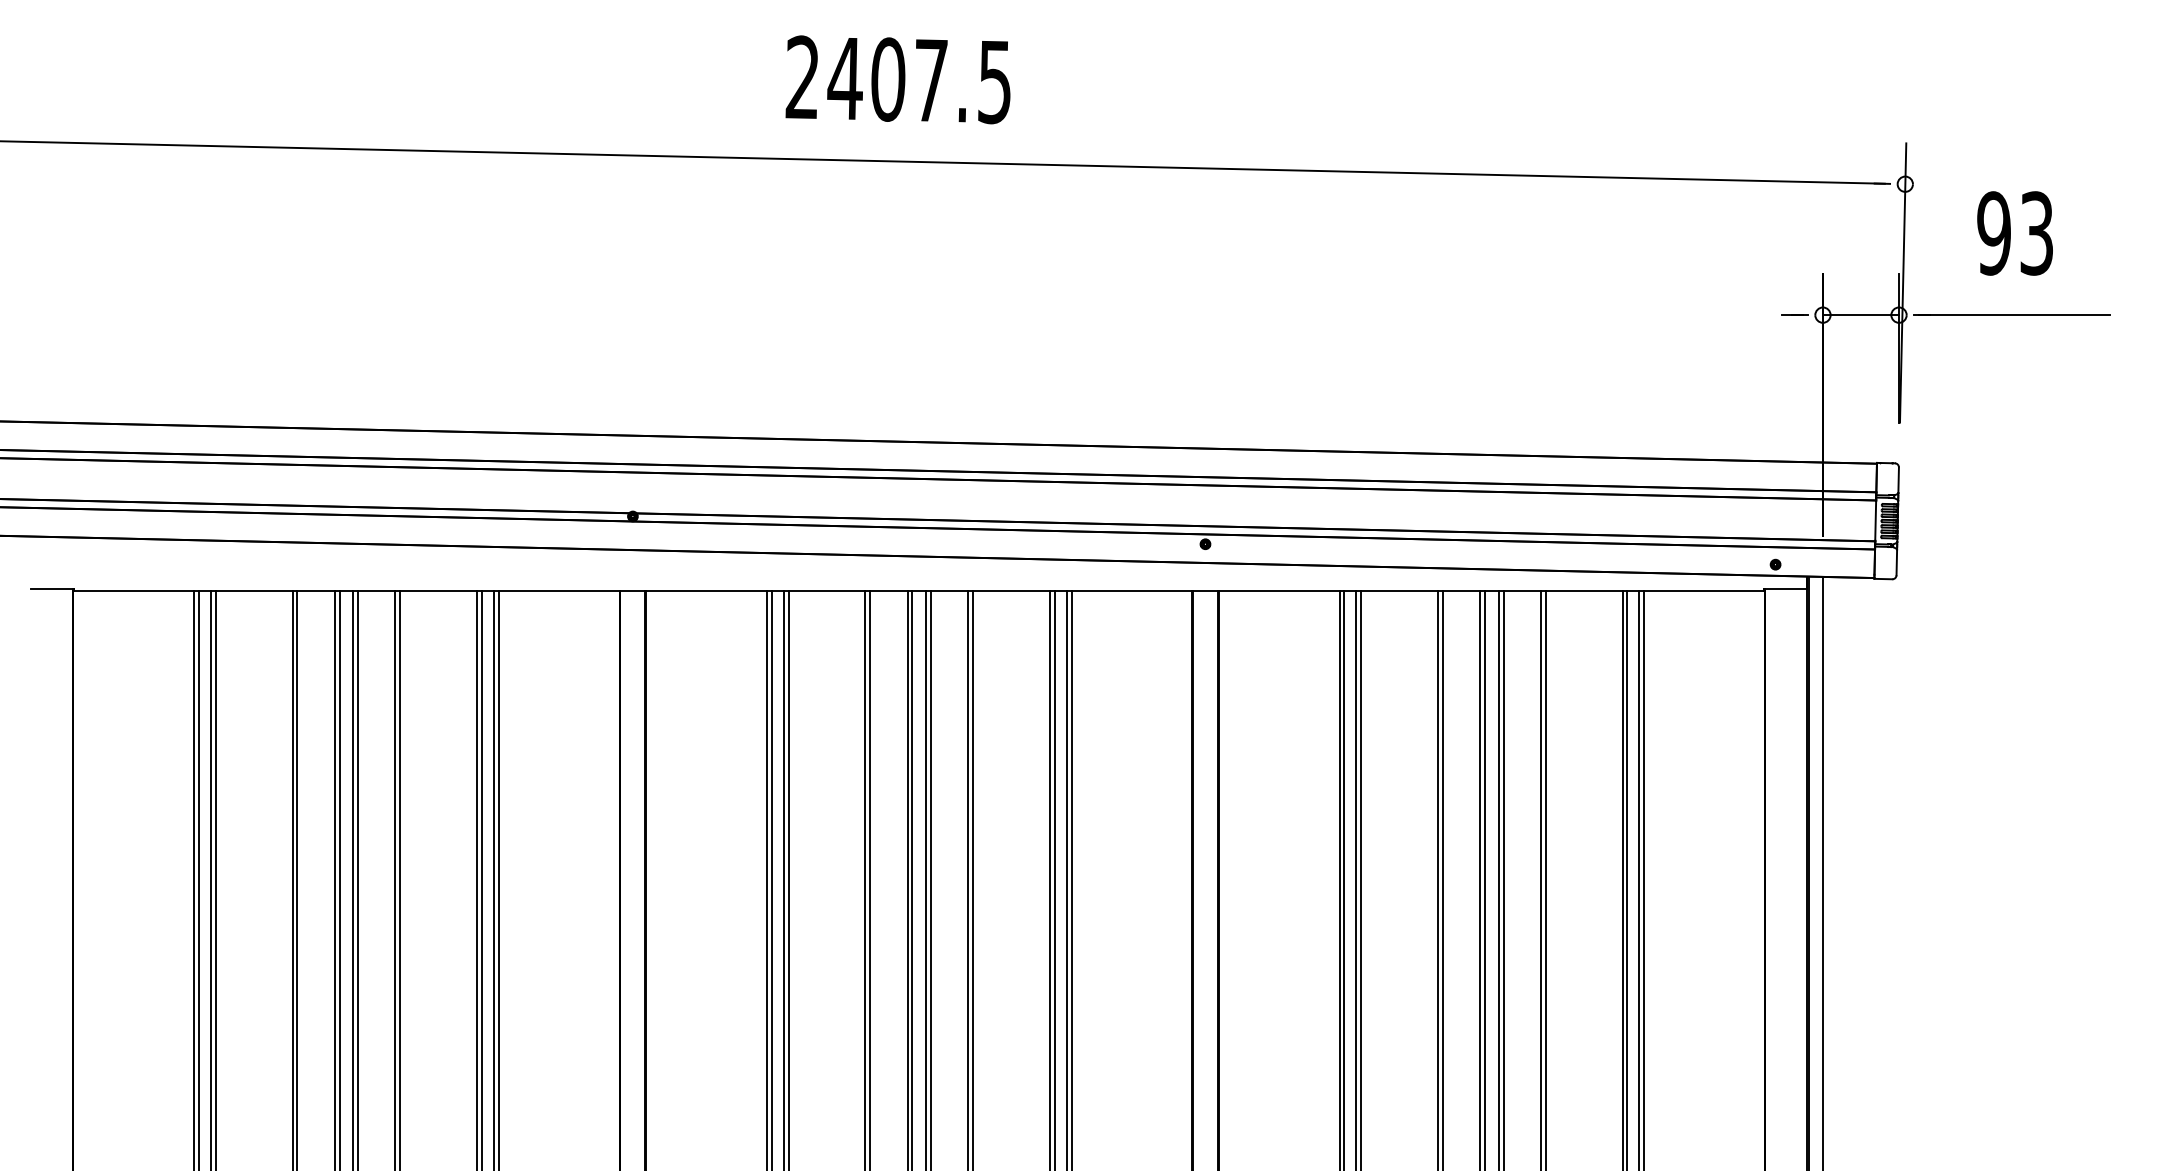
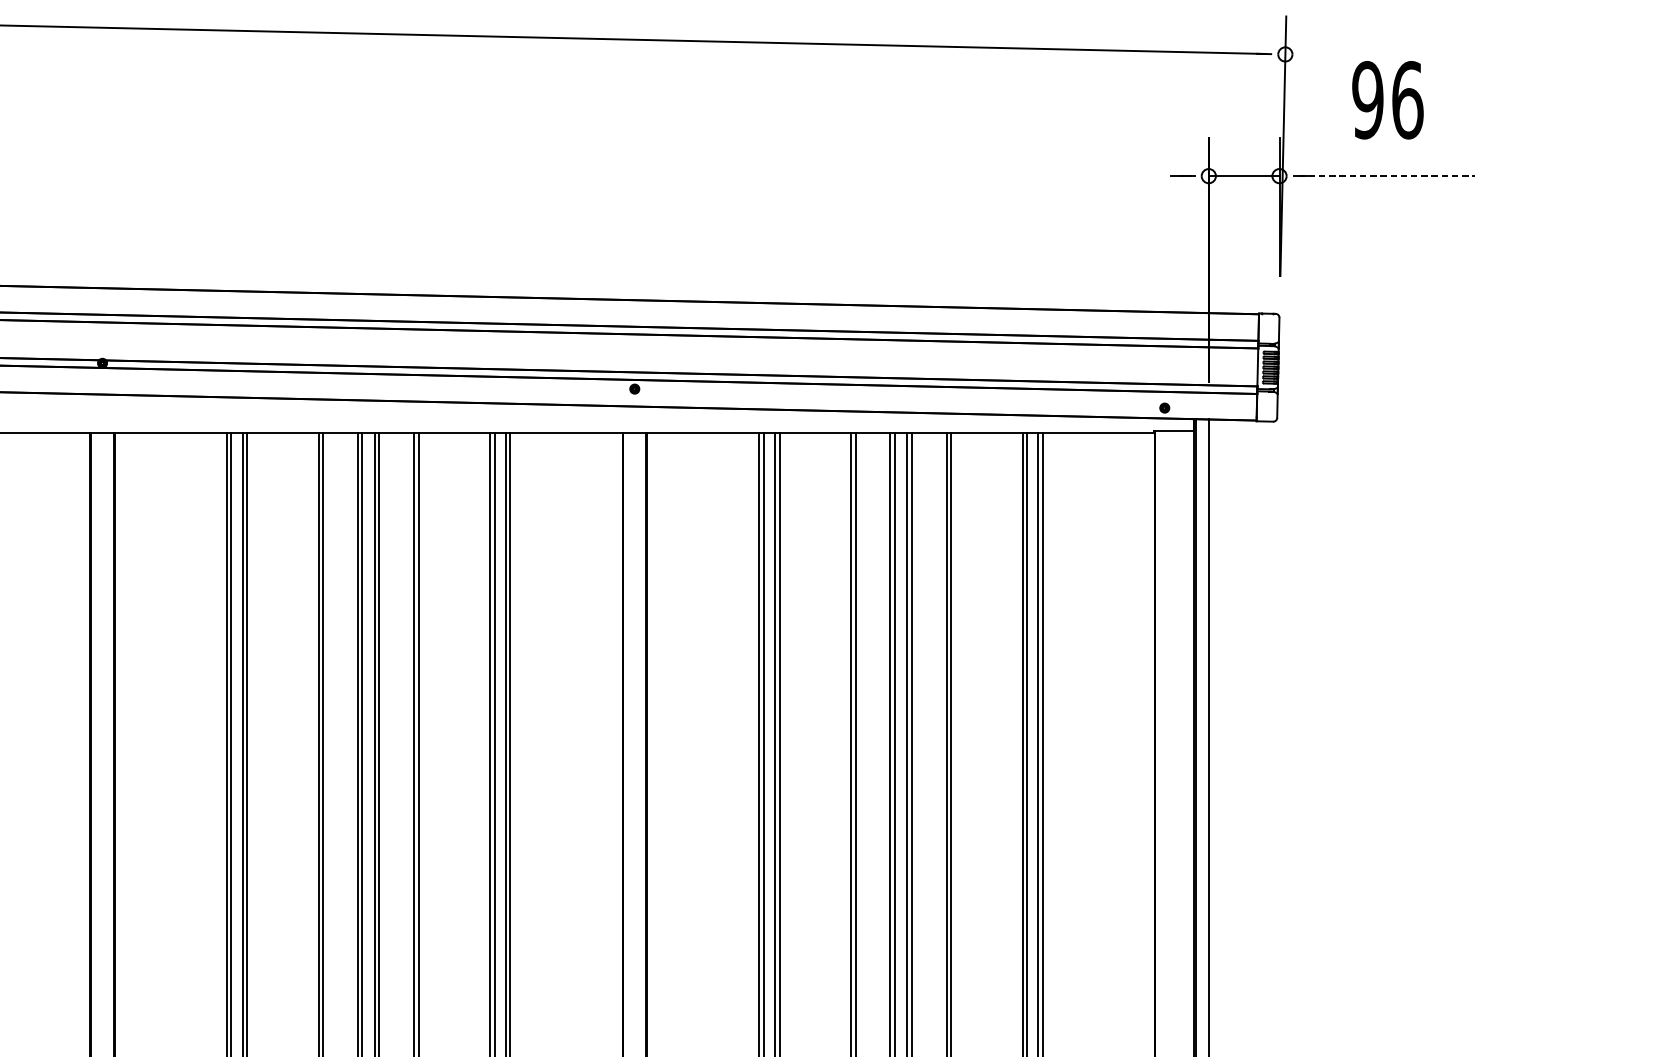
text: (2037, 233) -> (1408, 100), 93 -> 96
line: (2015, 315) -> (1387, 176), solid -> dashed

